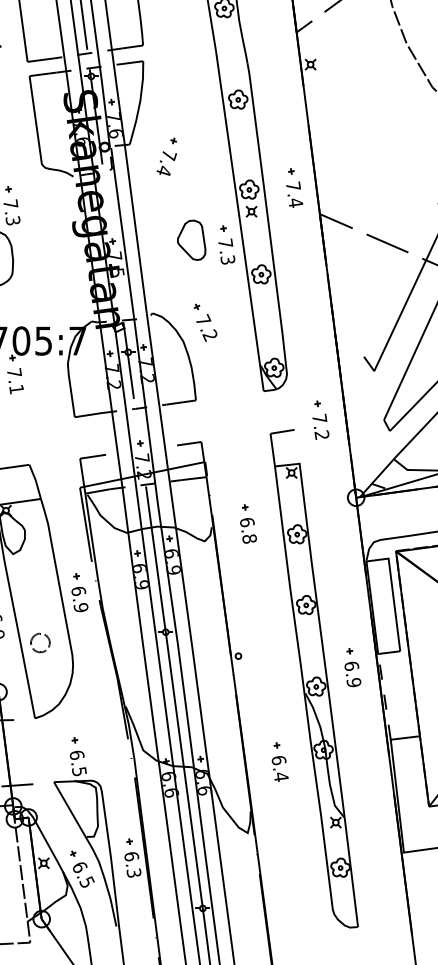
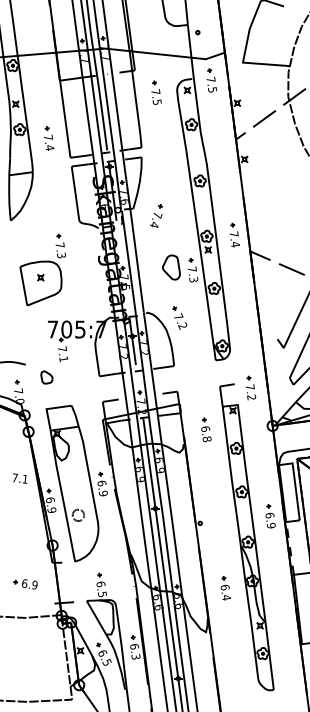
part: (321, 419) -> (251, 387), moved
part: (248, 523) -> (206, 429), moved
part: (352, 667) -> (270, 516), moved

